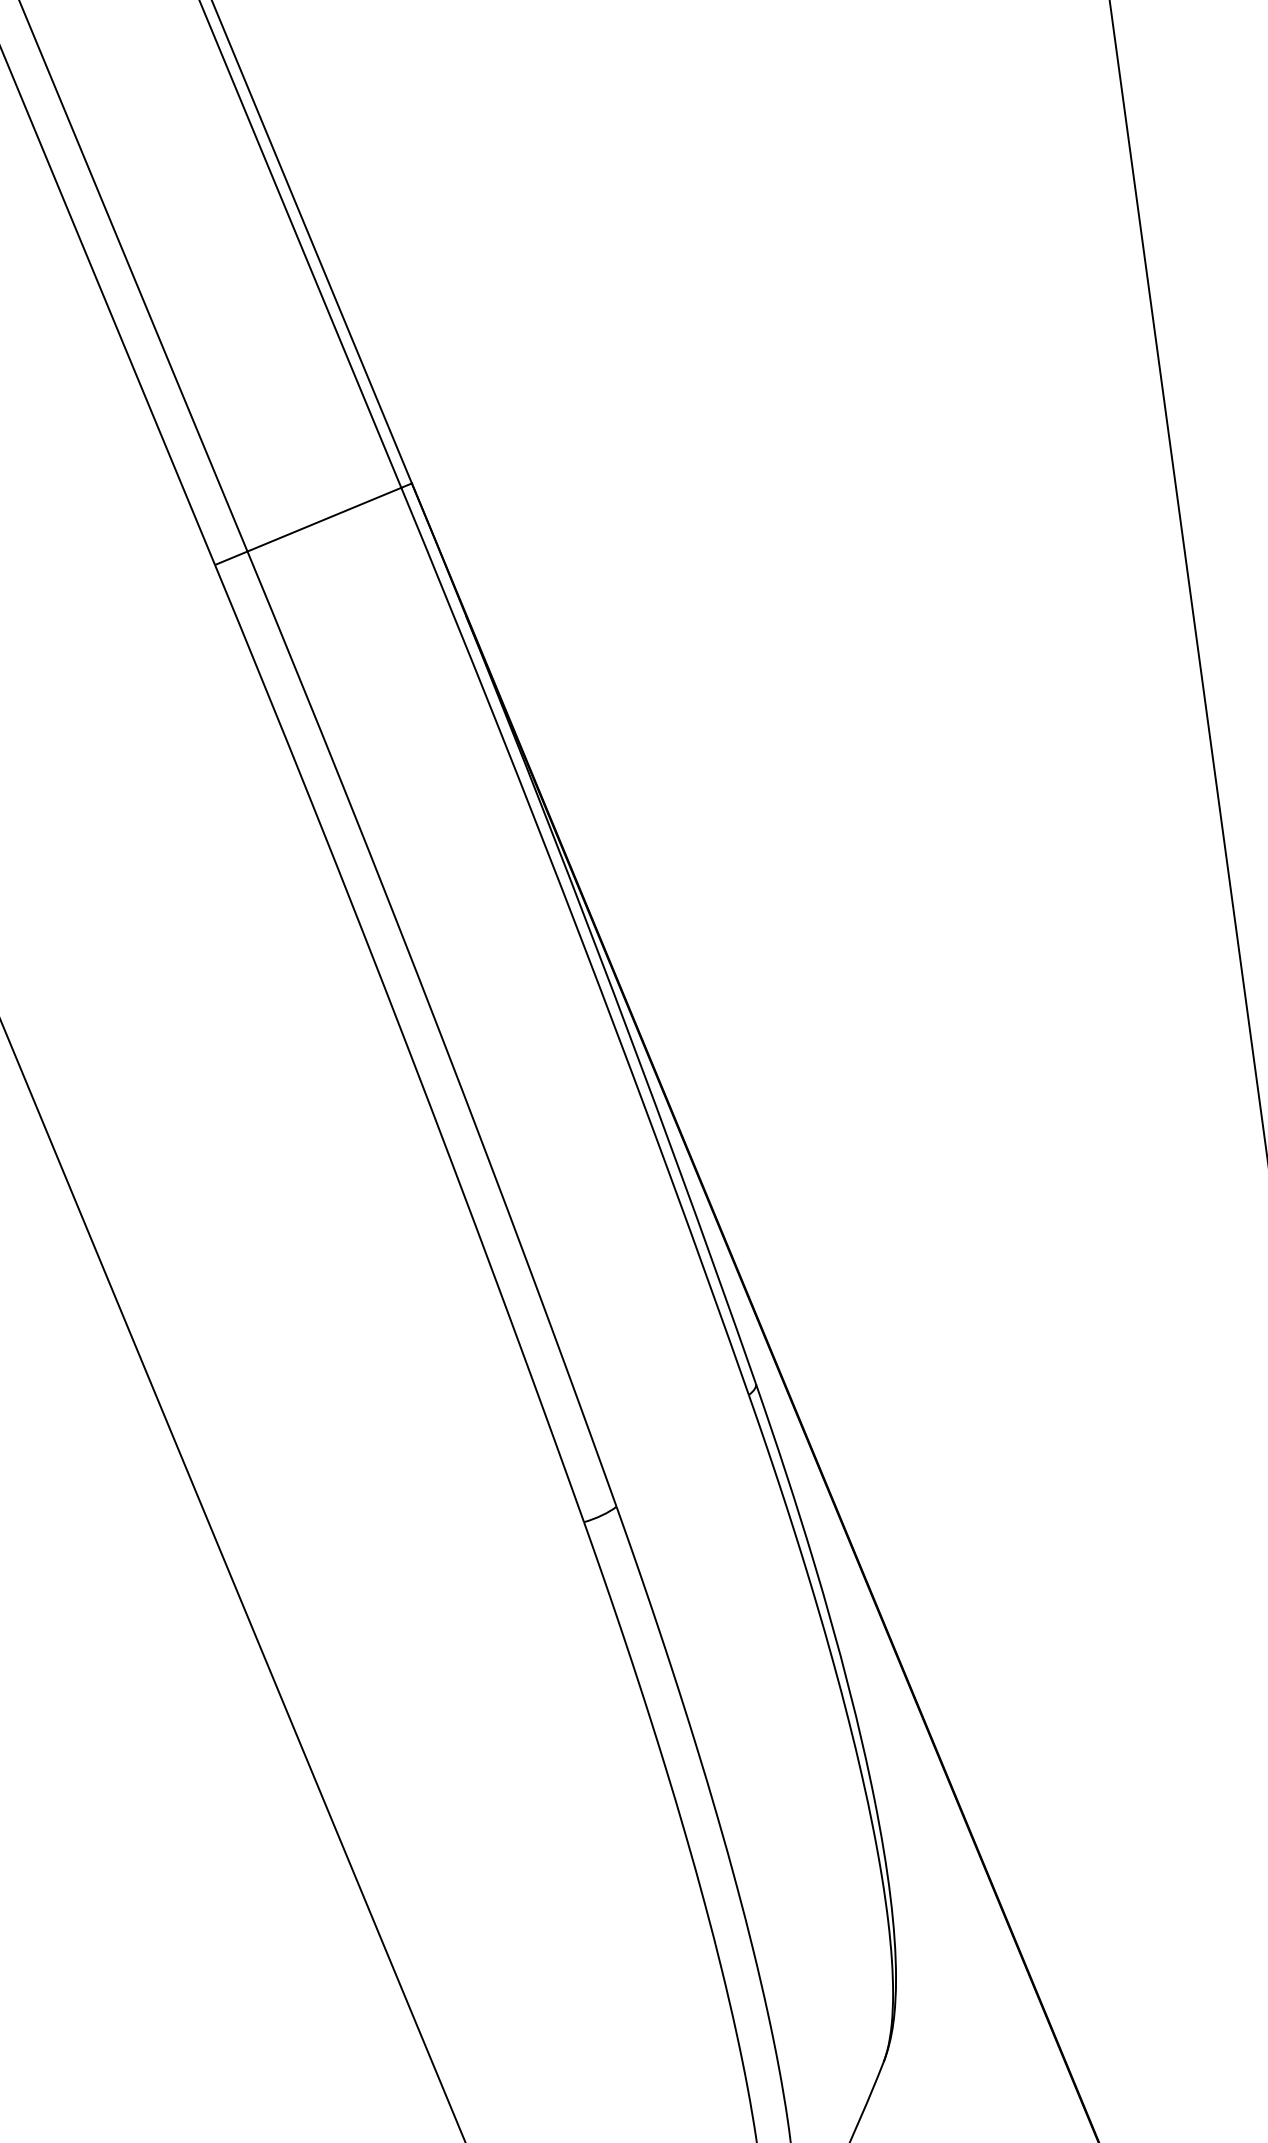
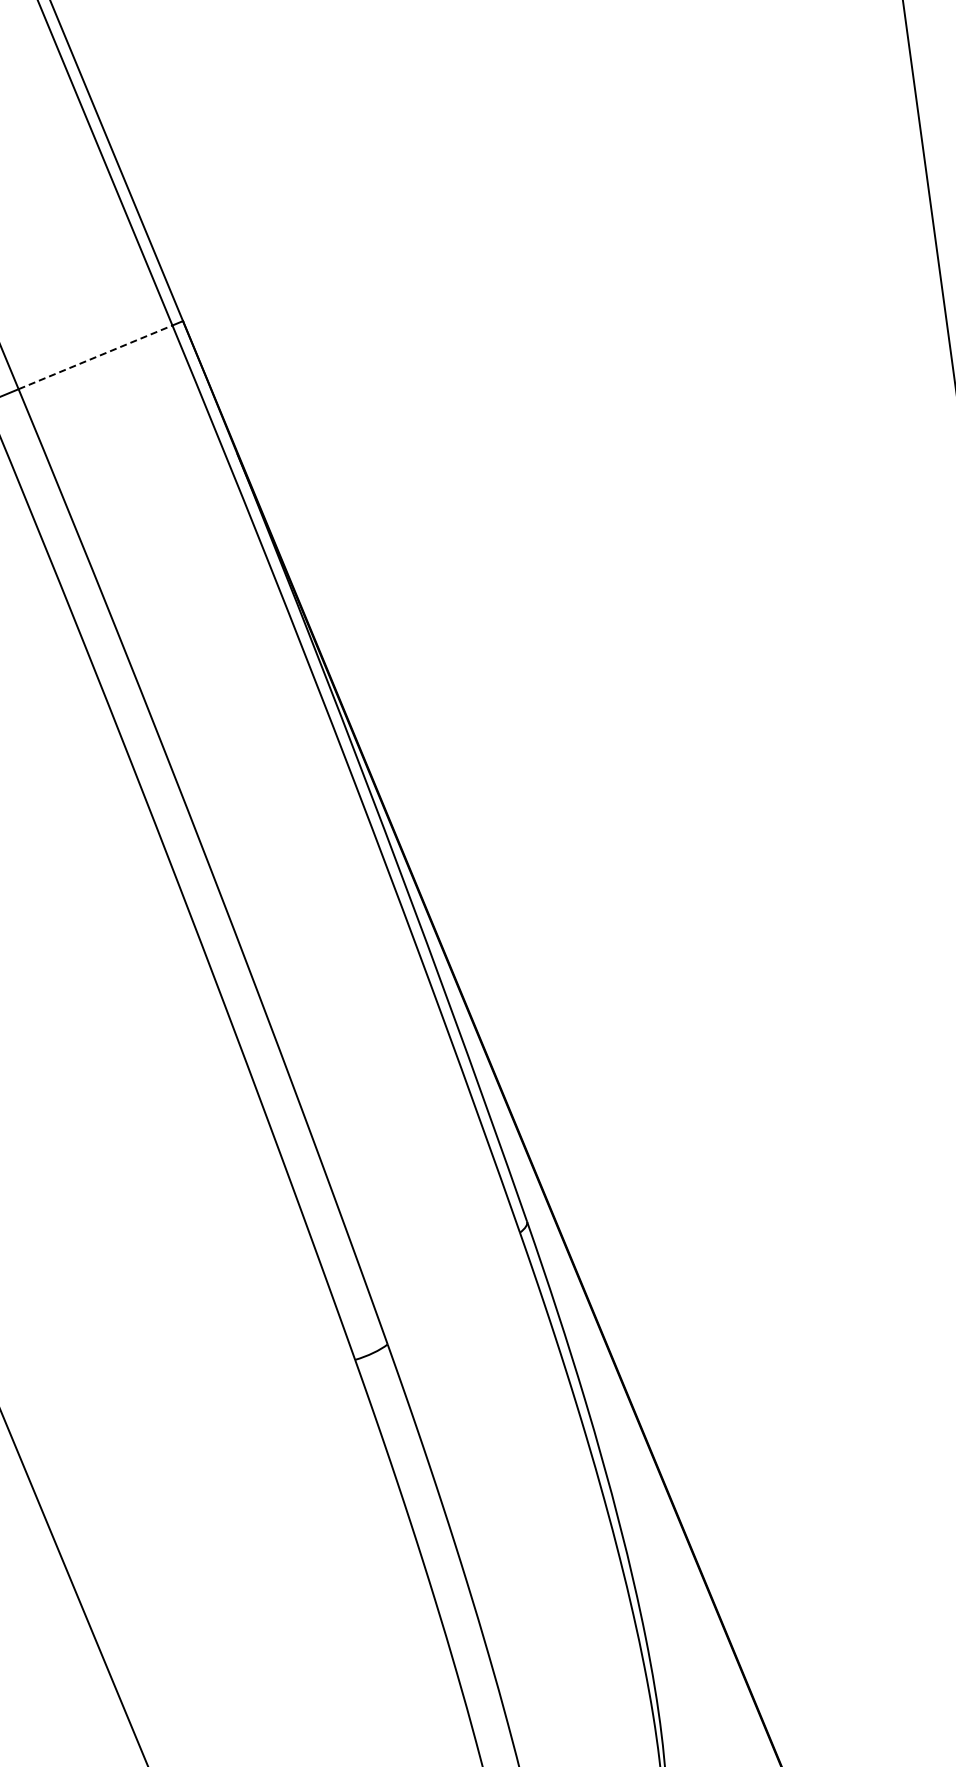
line: (324, 519) -> (95, 357), solid -> dashed

